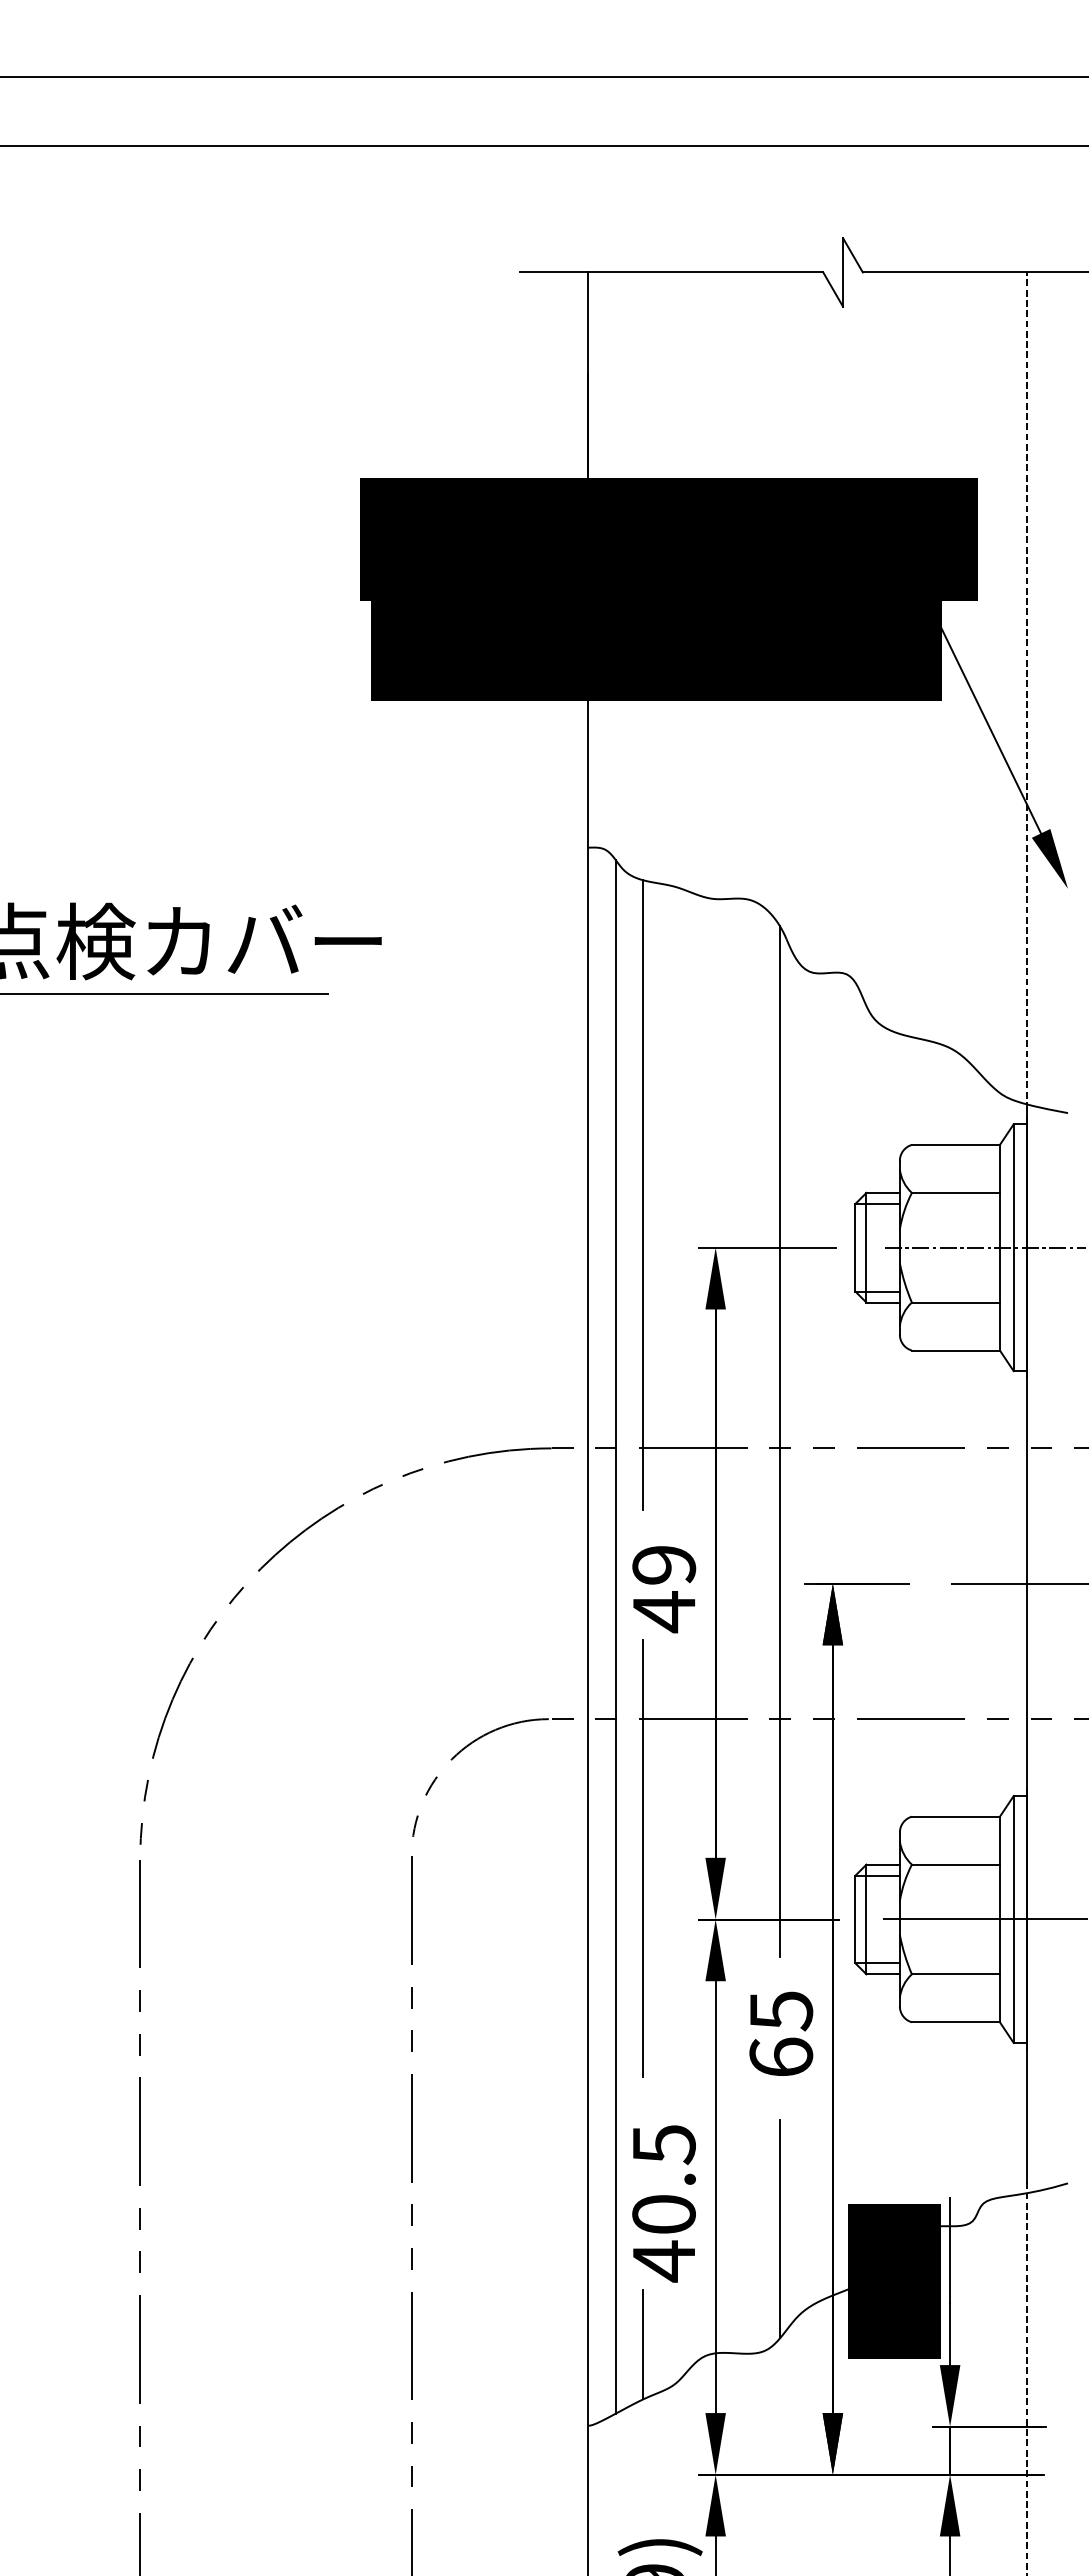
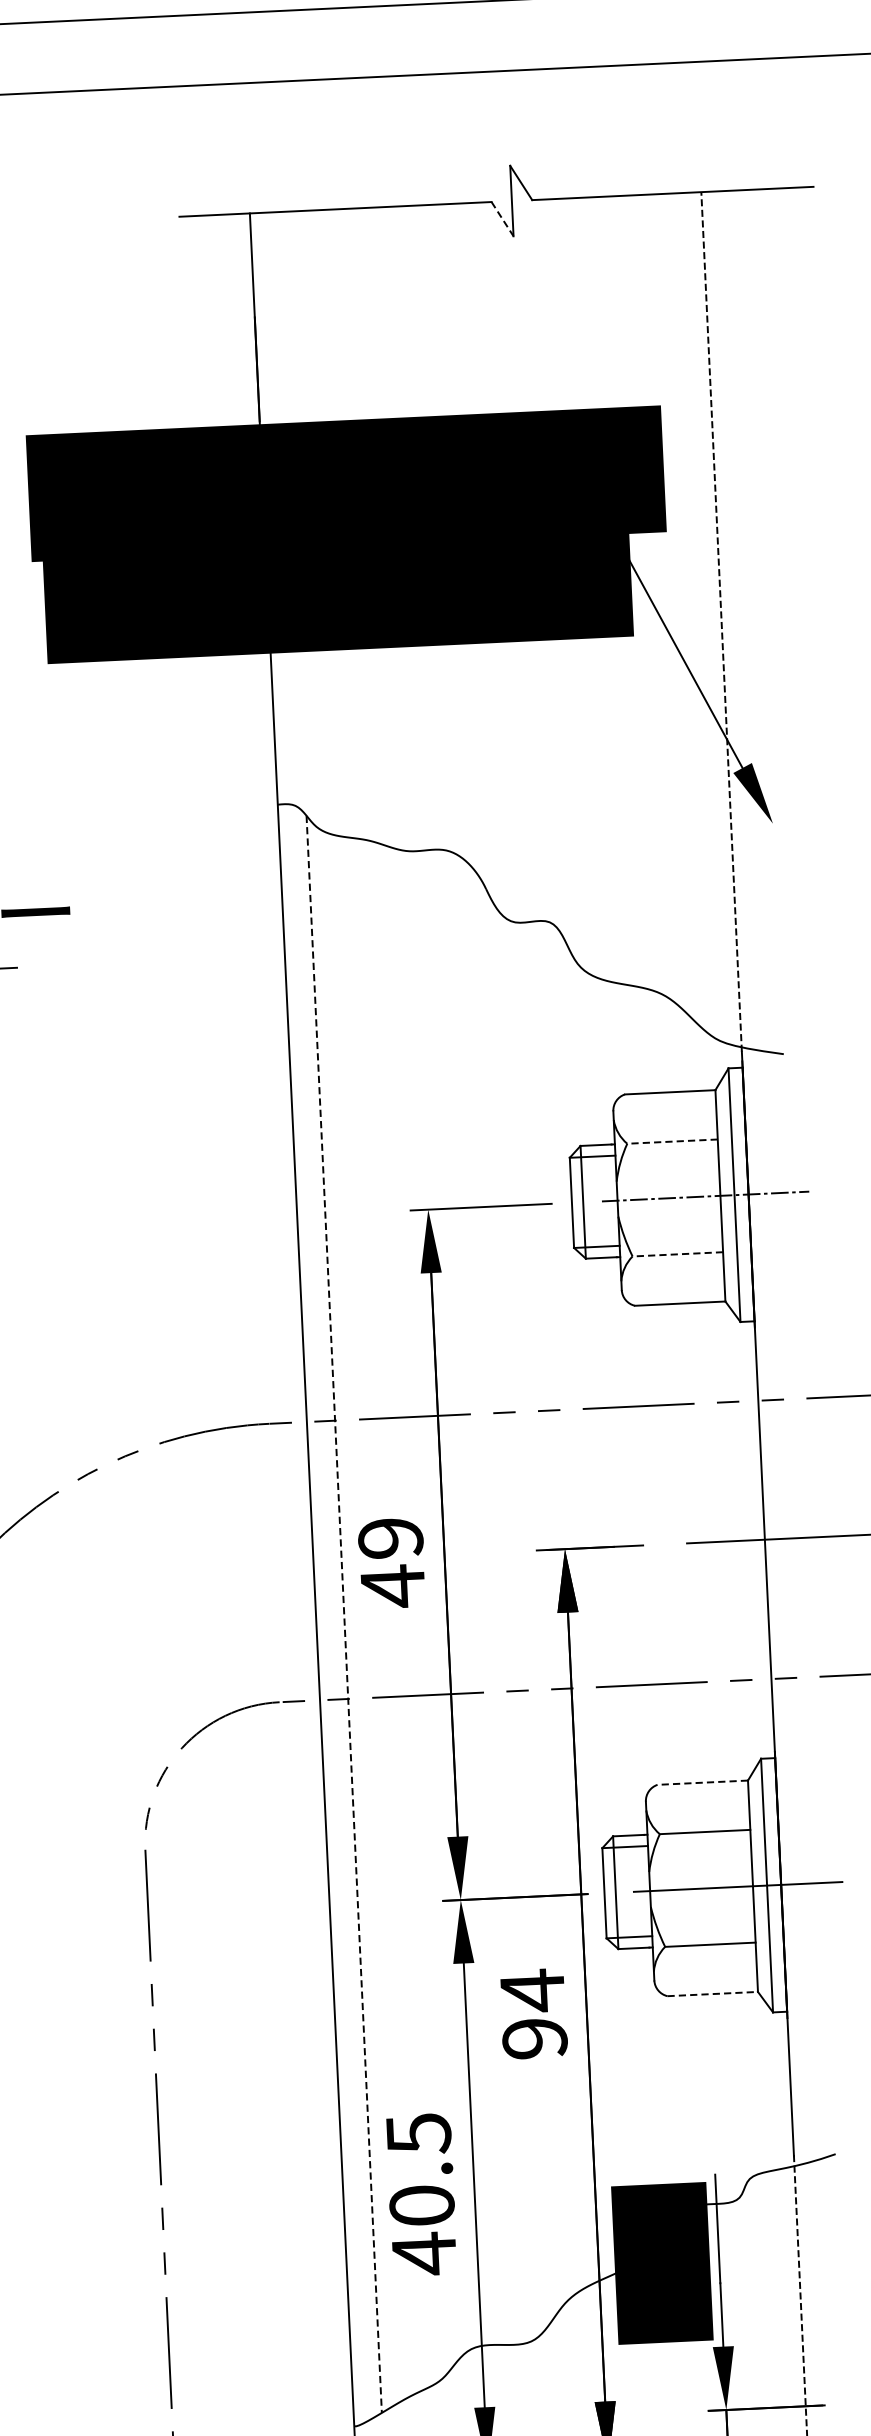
line: (833, 289) -> (502, 219), solid -> dashed
line: (955, 1192) -> (672, 1141), solid -> dashed
line: (642, 1194) -> (350, 1158), removed
line: (955, 1302) -> (677, 1254), solid -> dashed
line: (780, 1441) -> (504, 1405), removed
line: (615, 1636) -> (344, 1614), solid -> dashed
line: (955, 1816) -> (702, 1782), solid -> dashed
line: (642, 1858) -> (382, 1840), removed
line: (956, 2022) -> (713, 1994), solid -> dashed
text: (781, 2033) -> (533, 2014), 65 -> 94
line: (780, 2228) -> (542, 2214), removed
line: (642, 2344) -> (406, 2340), removed

